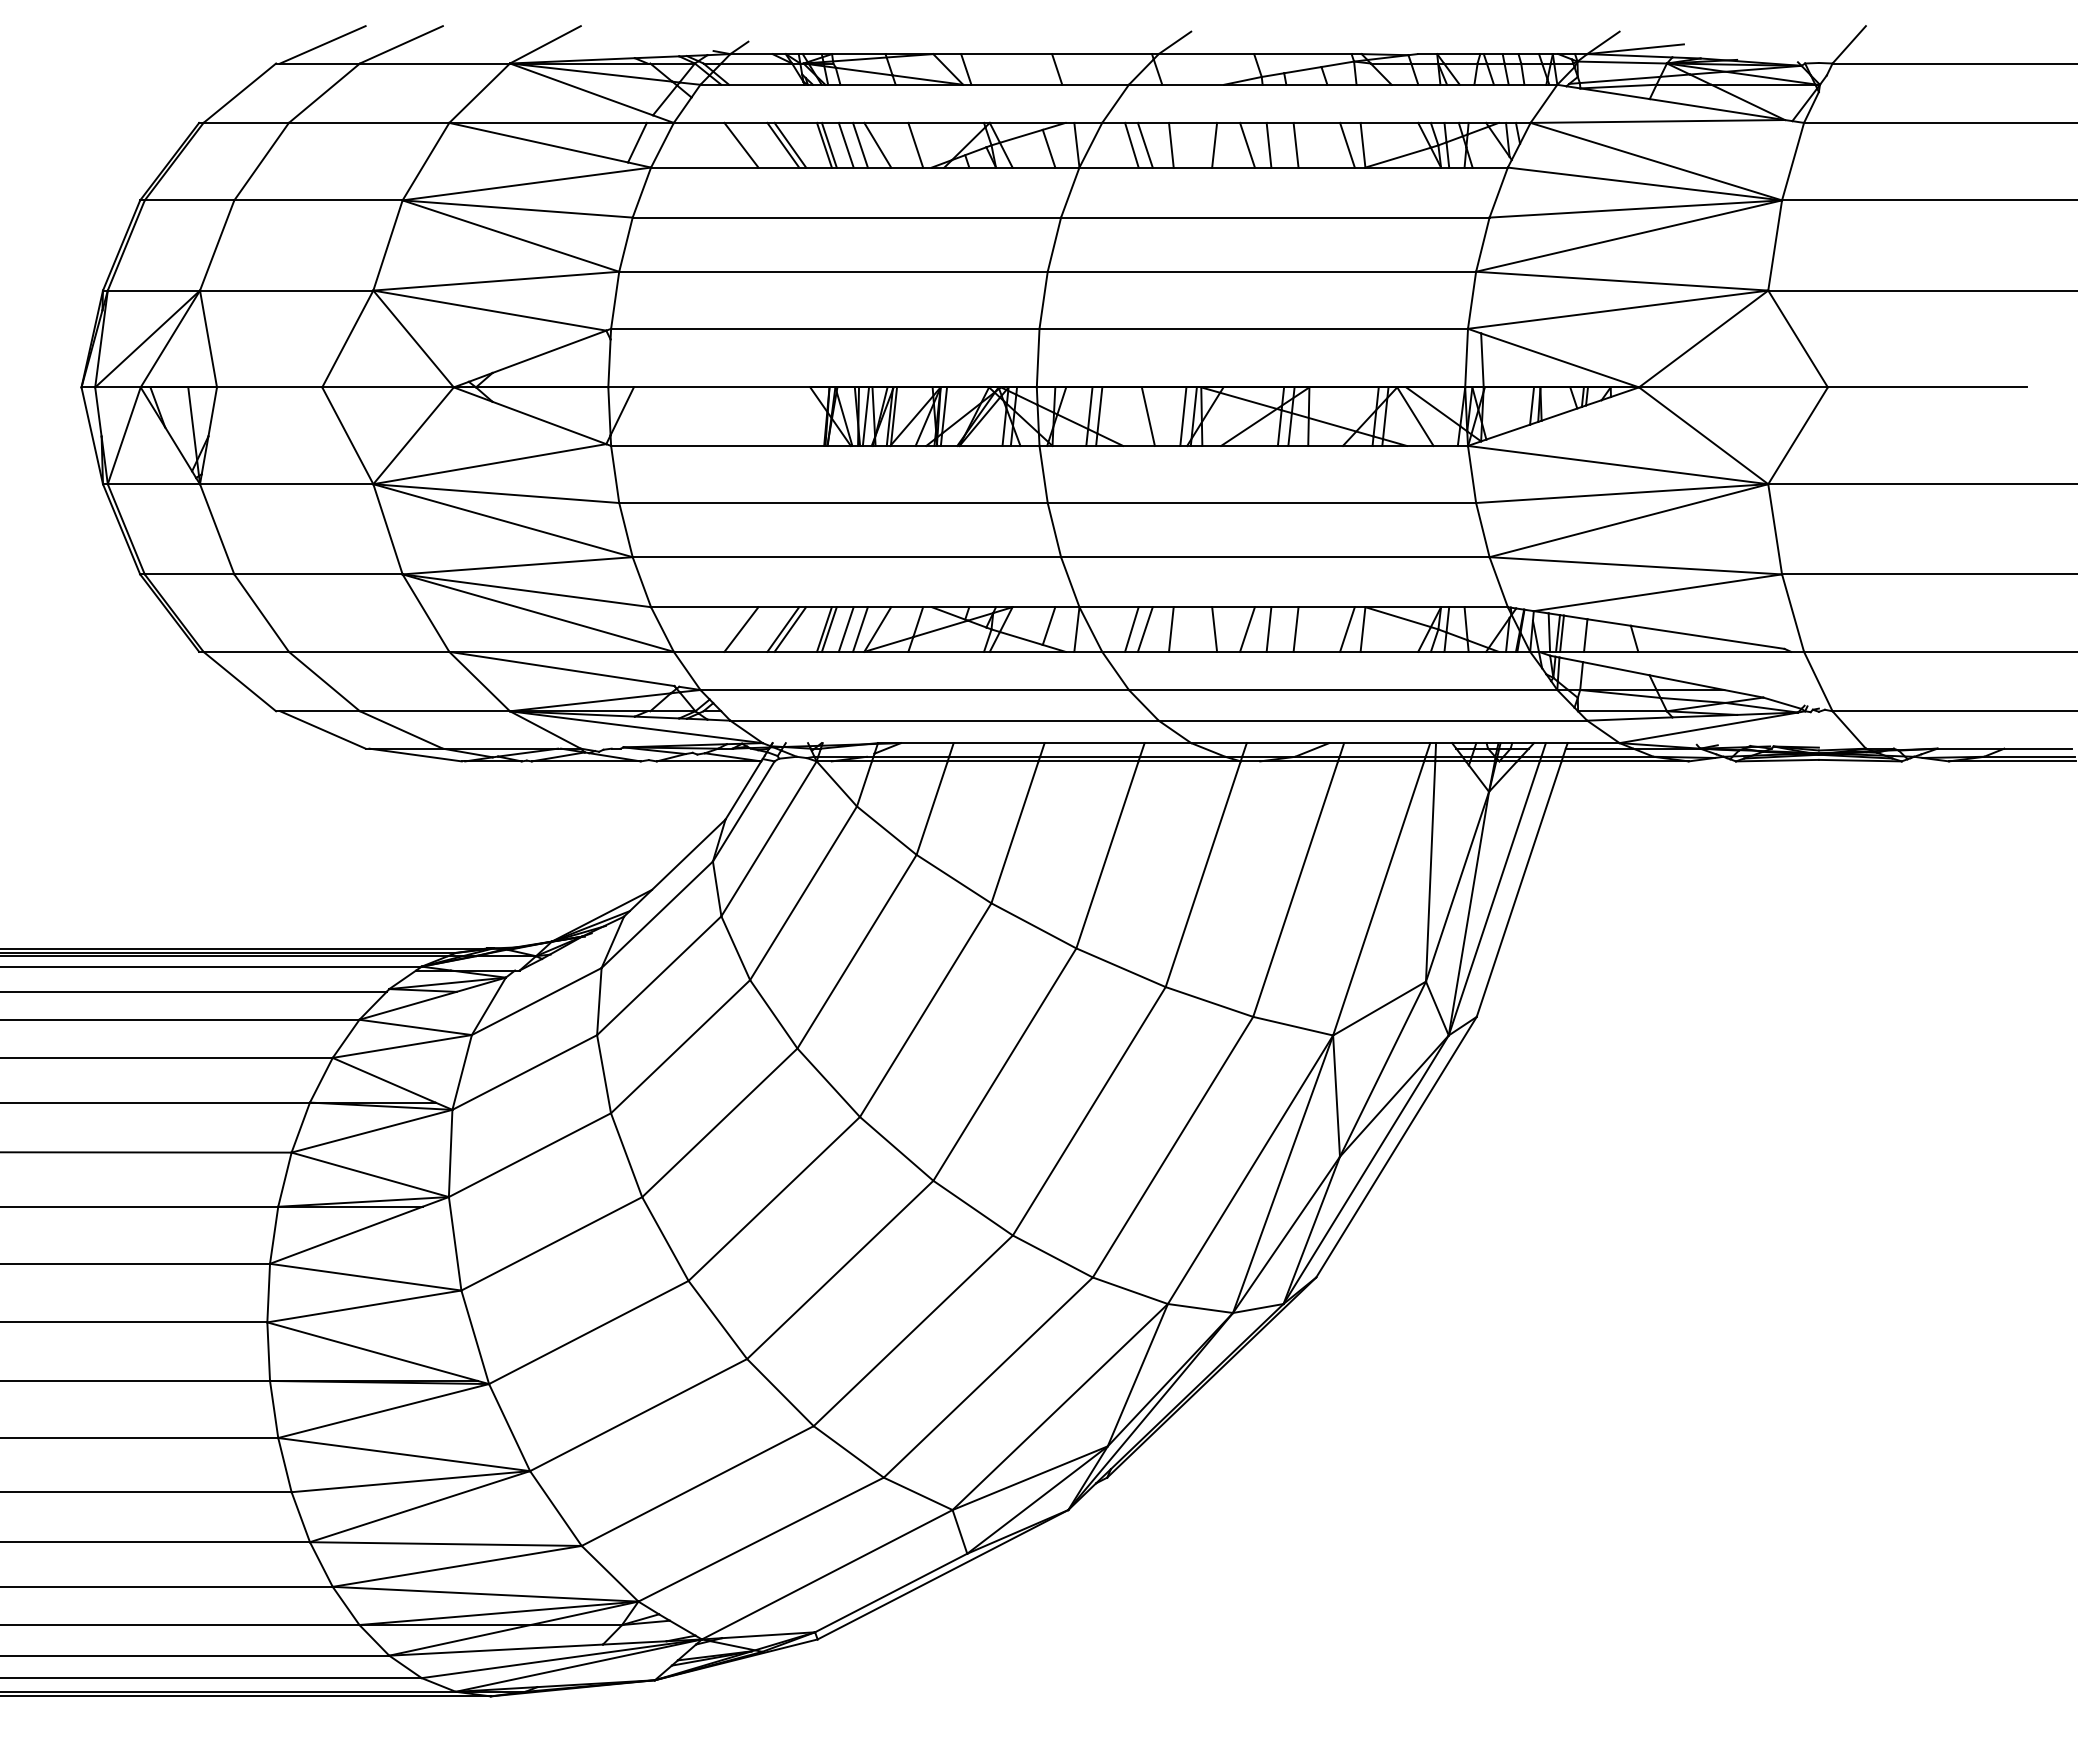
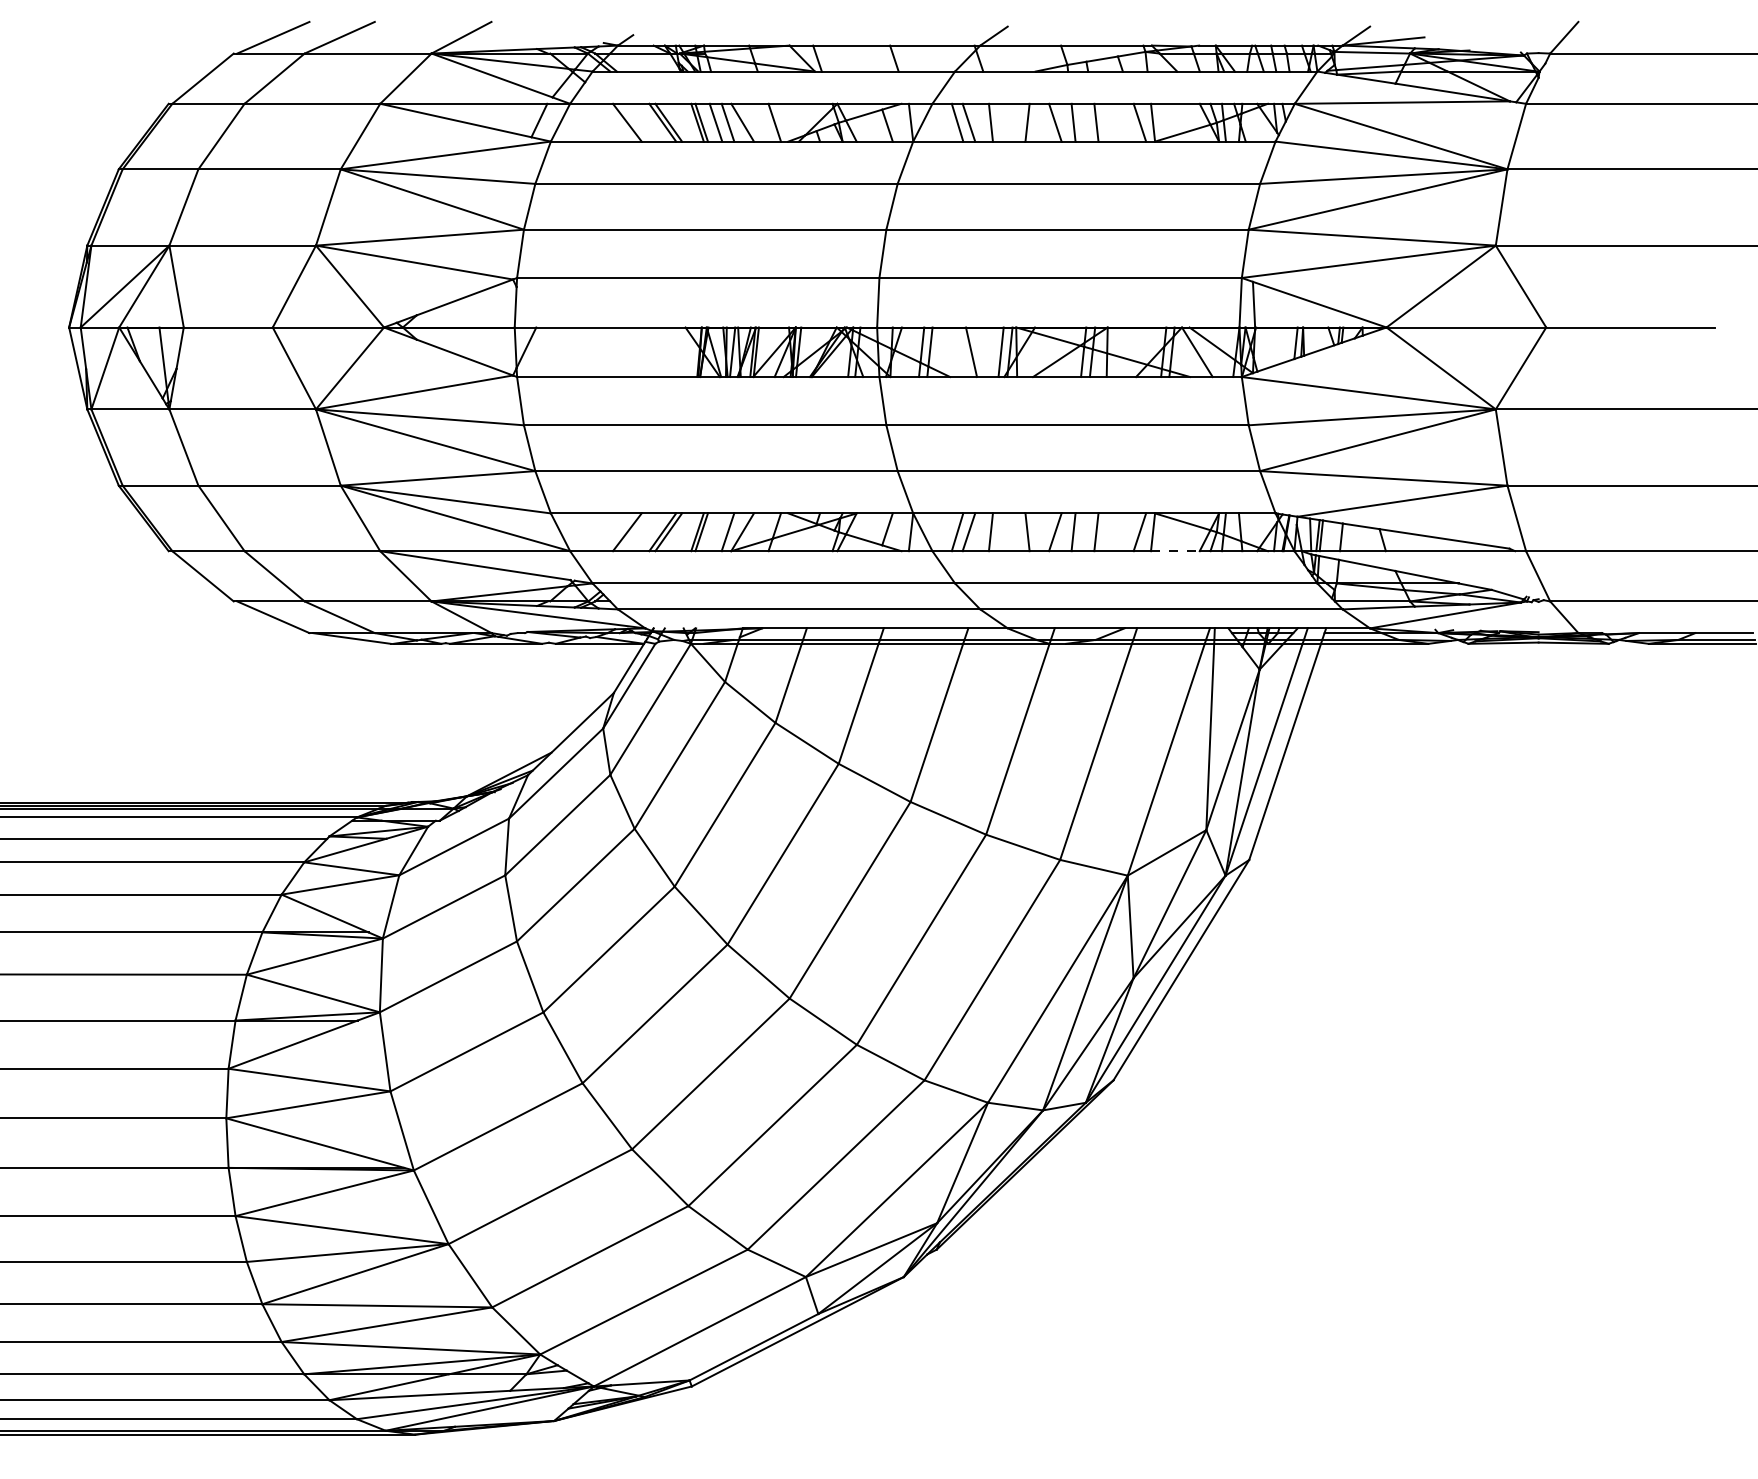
line: (845, 629) -> (715, 532), removed
line: (1389, 651) -> (1175, 550), solid -> dashed

